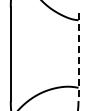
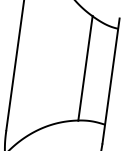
line: (59, 50) -> (85, 68), added
line: (78, 57) -> (110, 81), dashed -> solid

